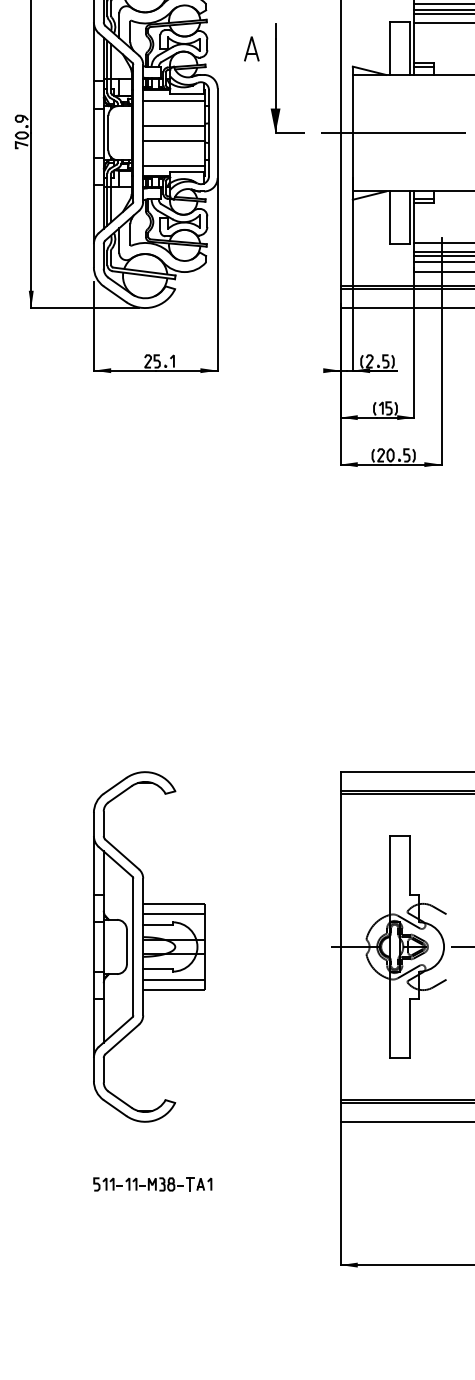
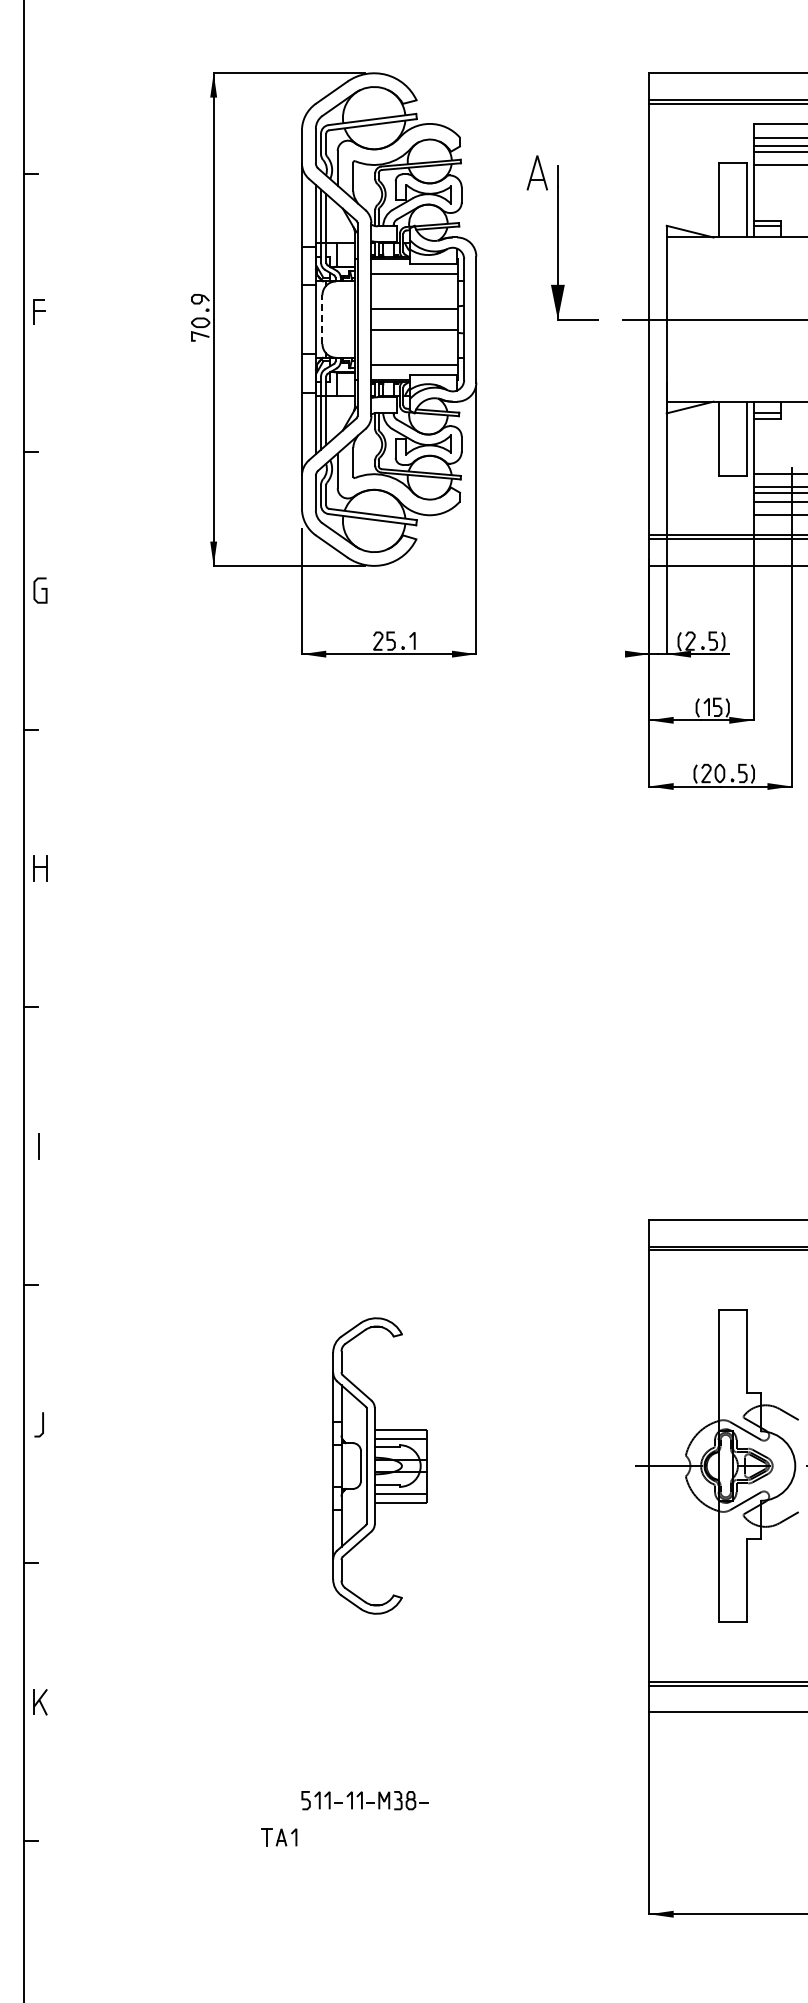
part: (251, 48) -> (536, 172), moved
line: (108, 133) -> (322, 319), solid -> dashed
part: (148, 946) -> (379, 1465), size x0.6
part: (199, 1184) -> (279, 1837), moved

